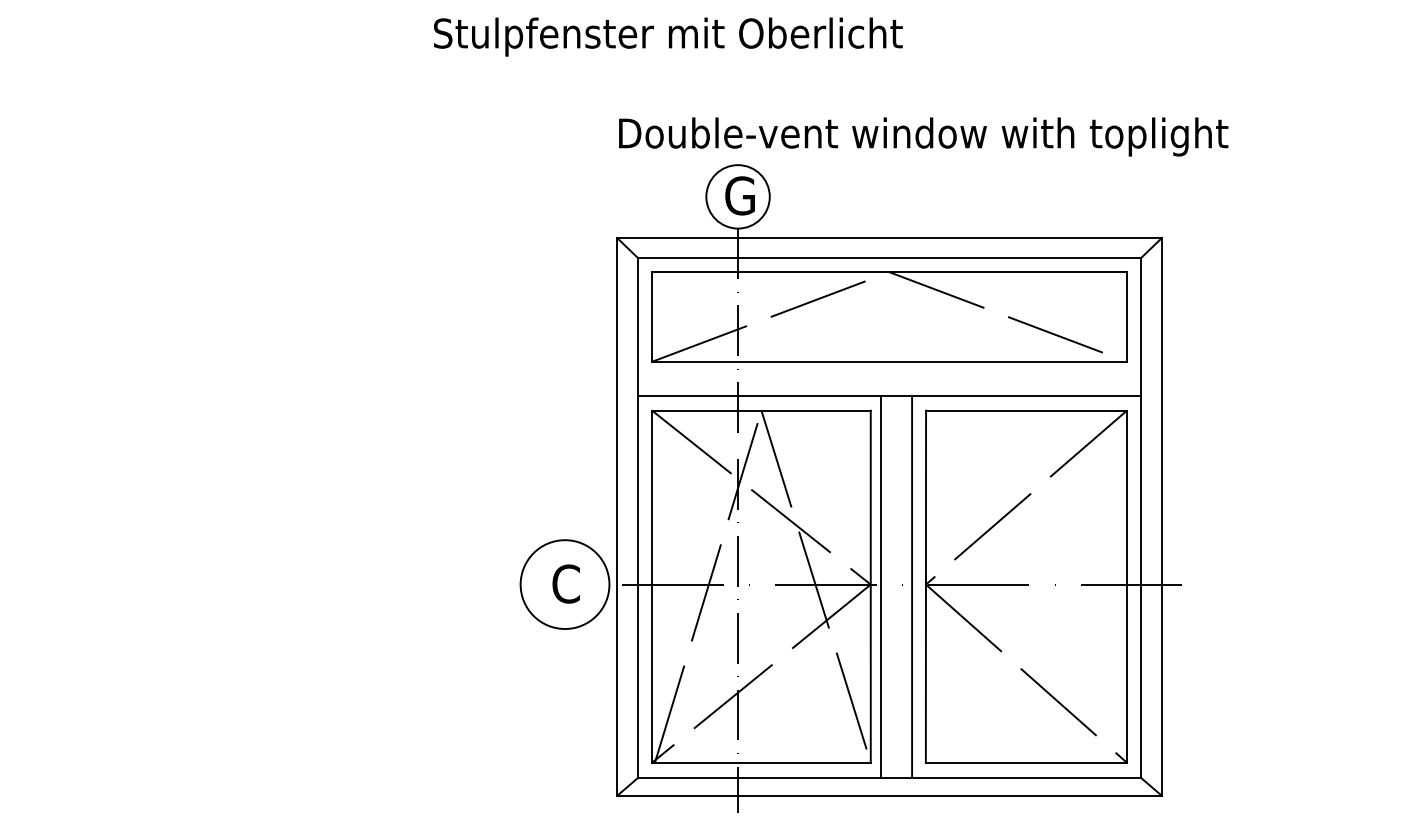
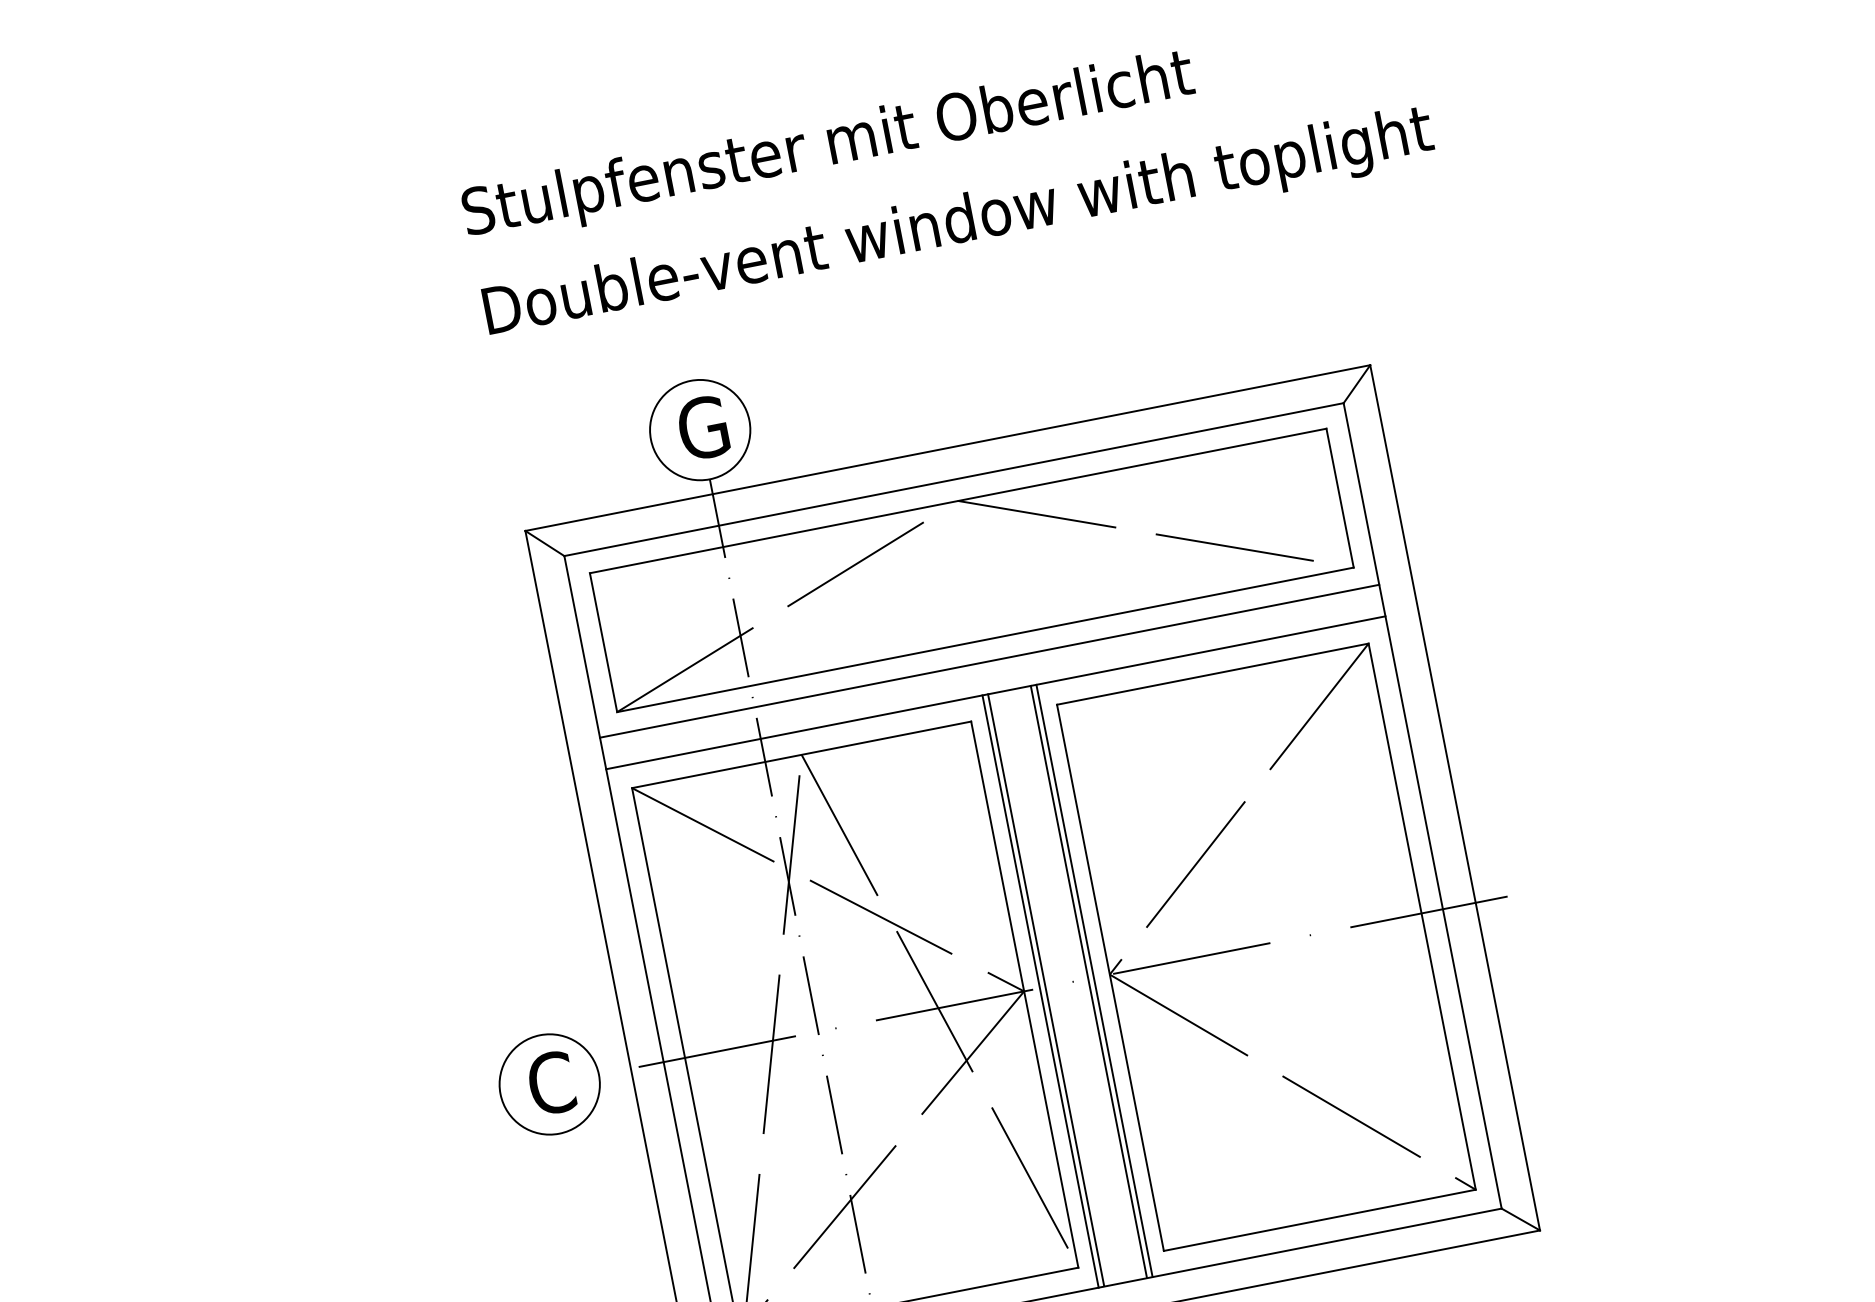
text: (668, 36) -> (828, 146), moved
text: (923, 136) -> (958, 224), moved
line: (889, 375) -> (989, 661), added
circle: (564, 584) -> (548, 1084), size x0.71
line: (884, 586) -> (1046, 990), added
line: (915, 586) -> (1094, 980), added

